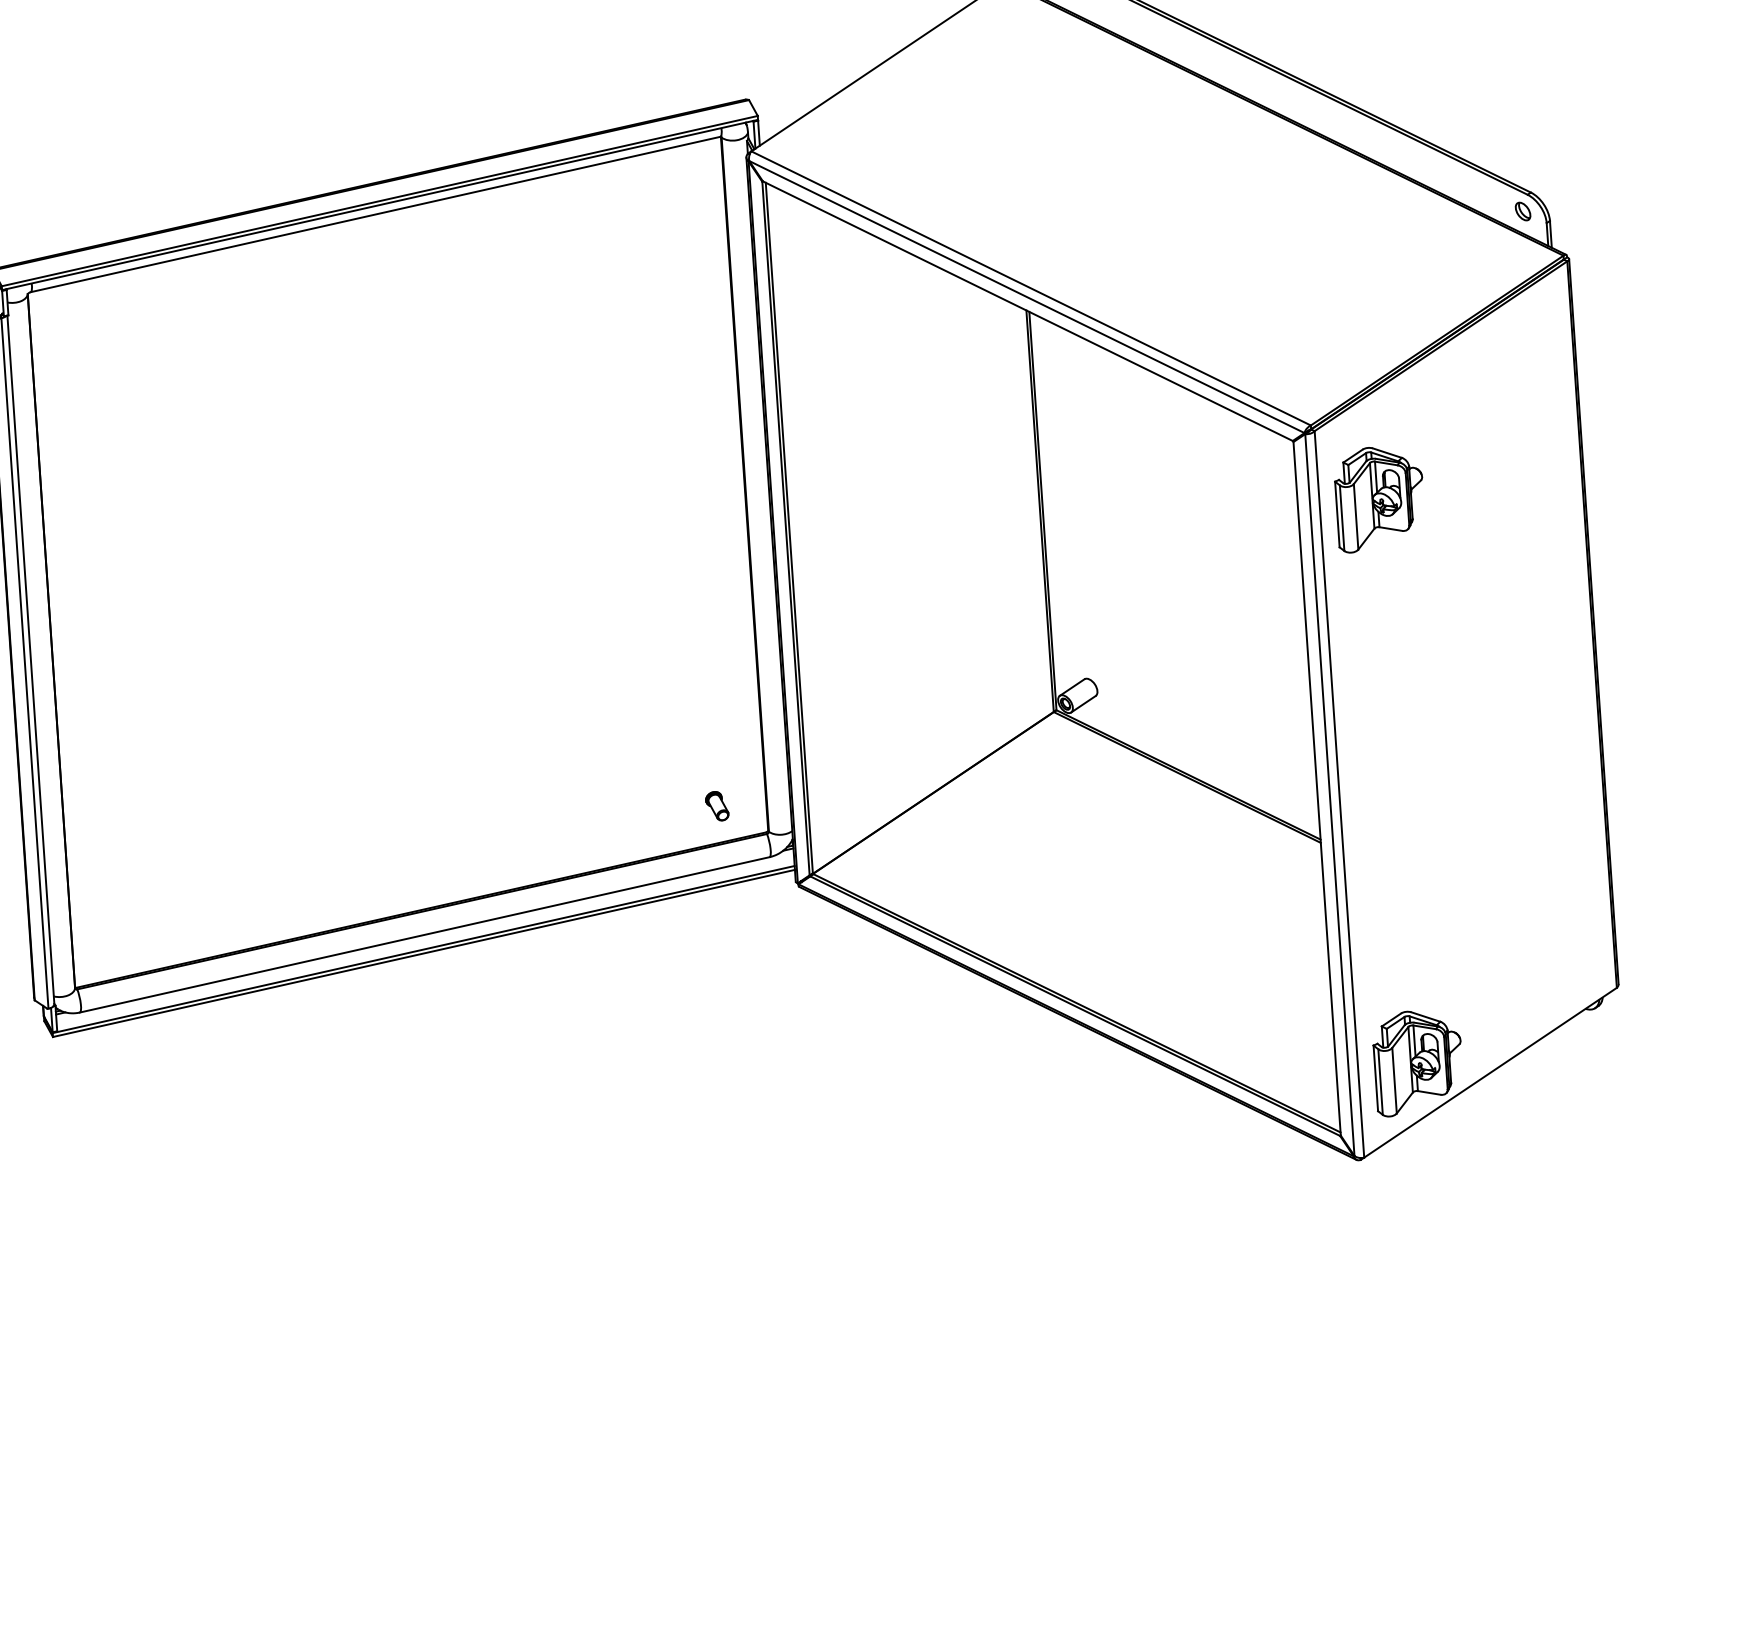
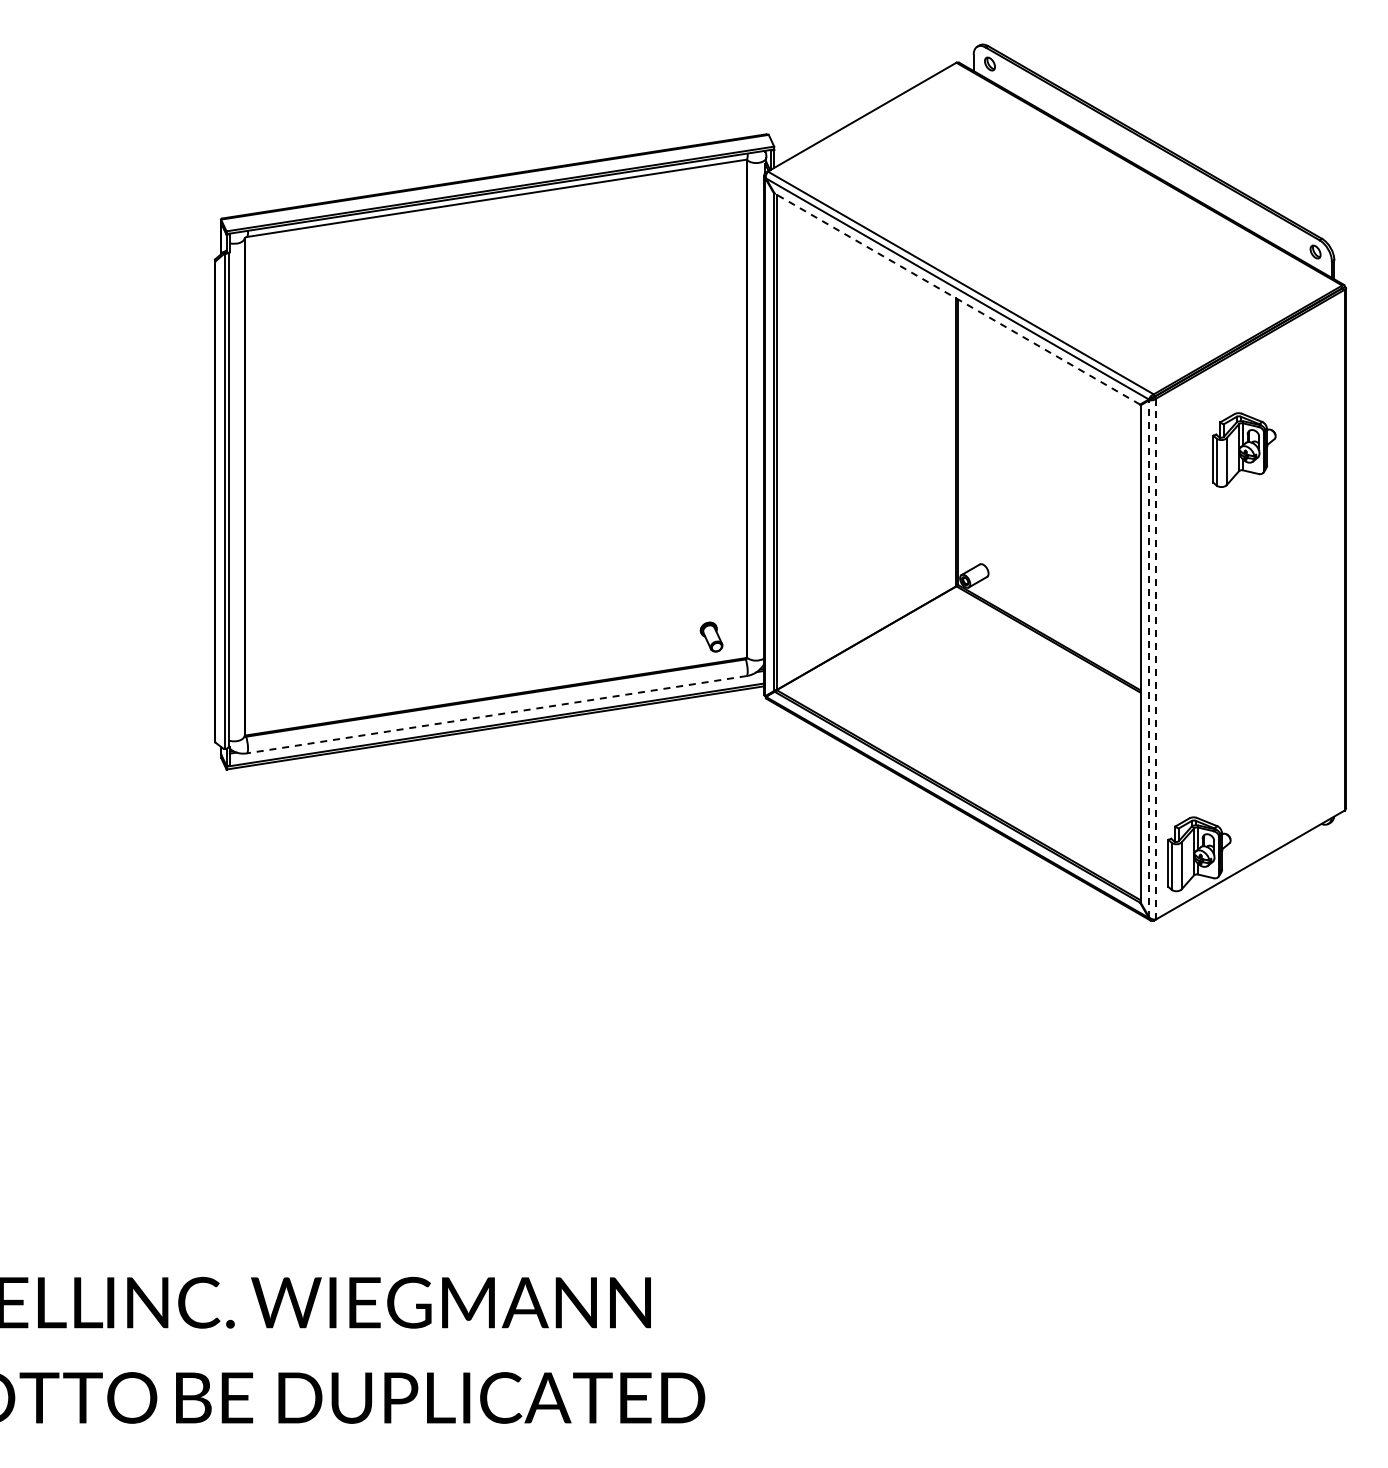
line: (1028, 311) -> (957, 299), solid -> dashed
part: (1379, 498) -> (1244, 449), moved
line: (1330, 794) -> (1149, 658), solid -> dashed
line: (1339, 795) -> (1156, 659), solid -> dashed
part: (716, 806) -> (711, 637), size x1.4
line: (424, 934) -> (496, 714), solid -> dashed

